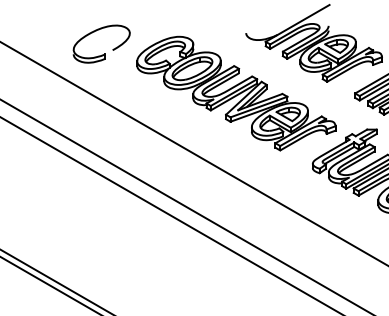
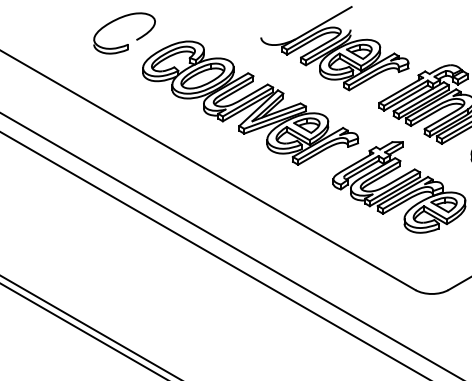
part: (102, 54) -> (125, 44), moved

